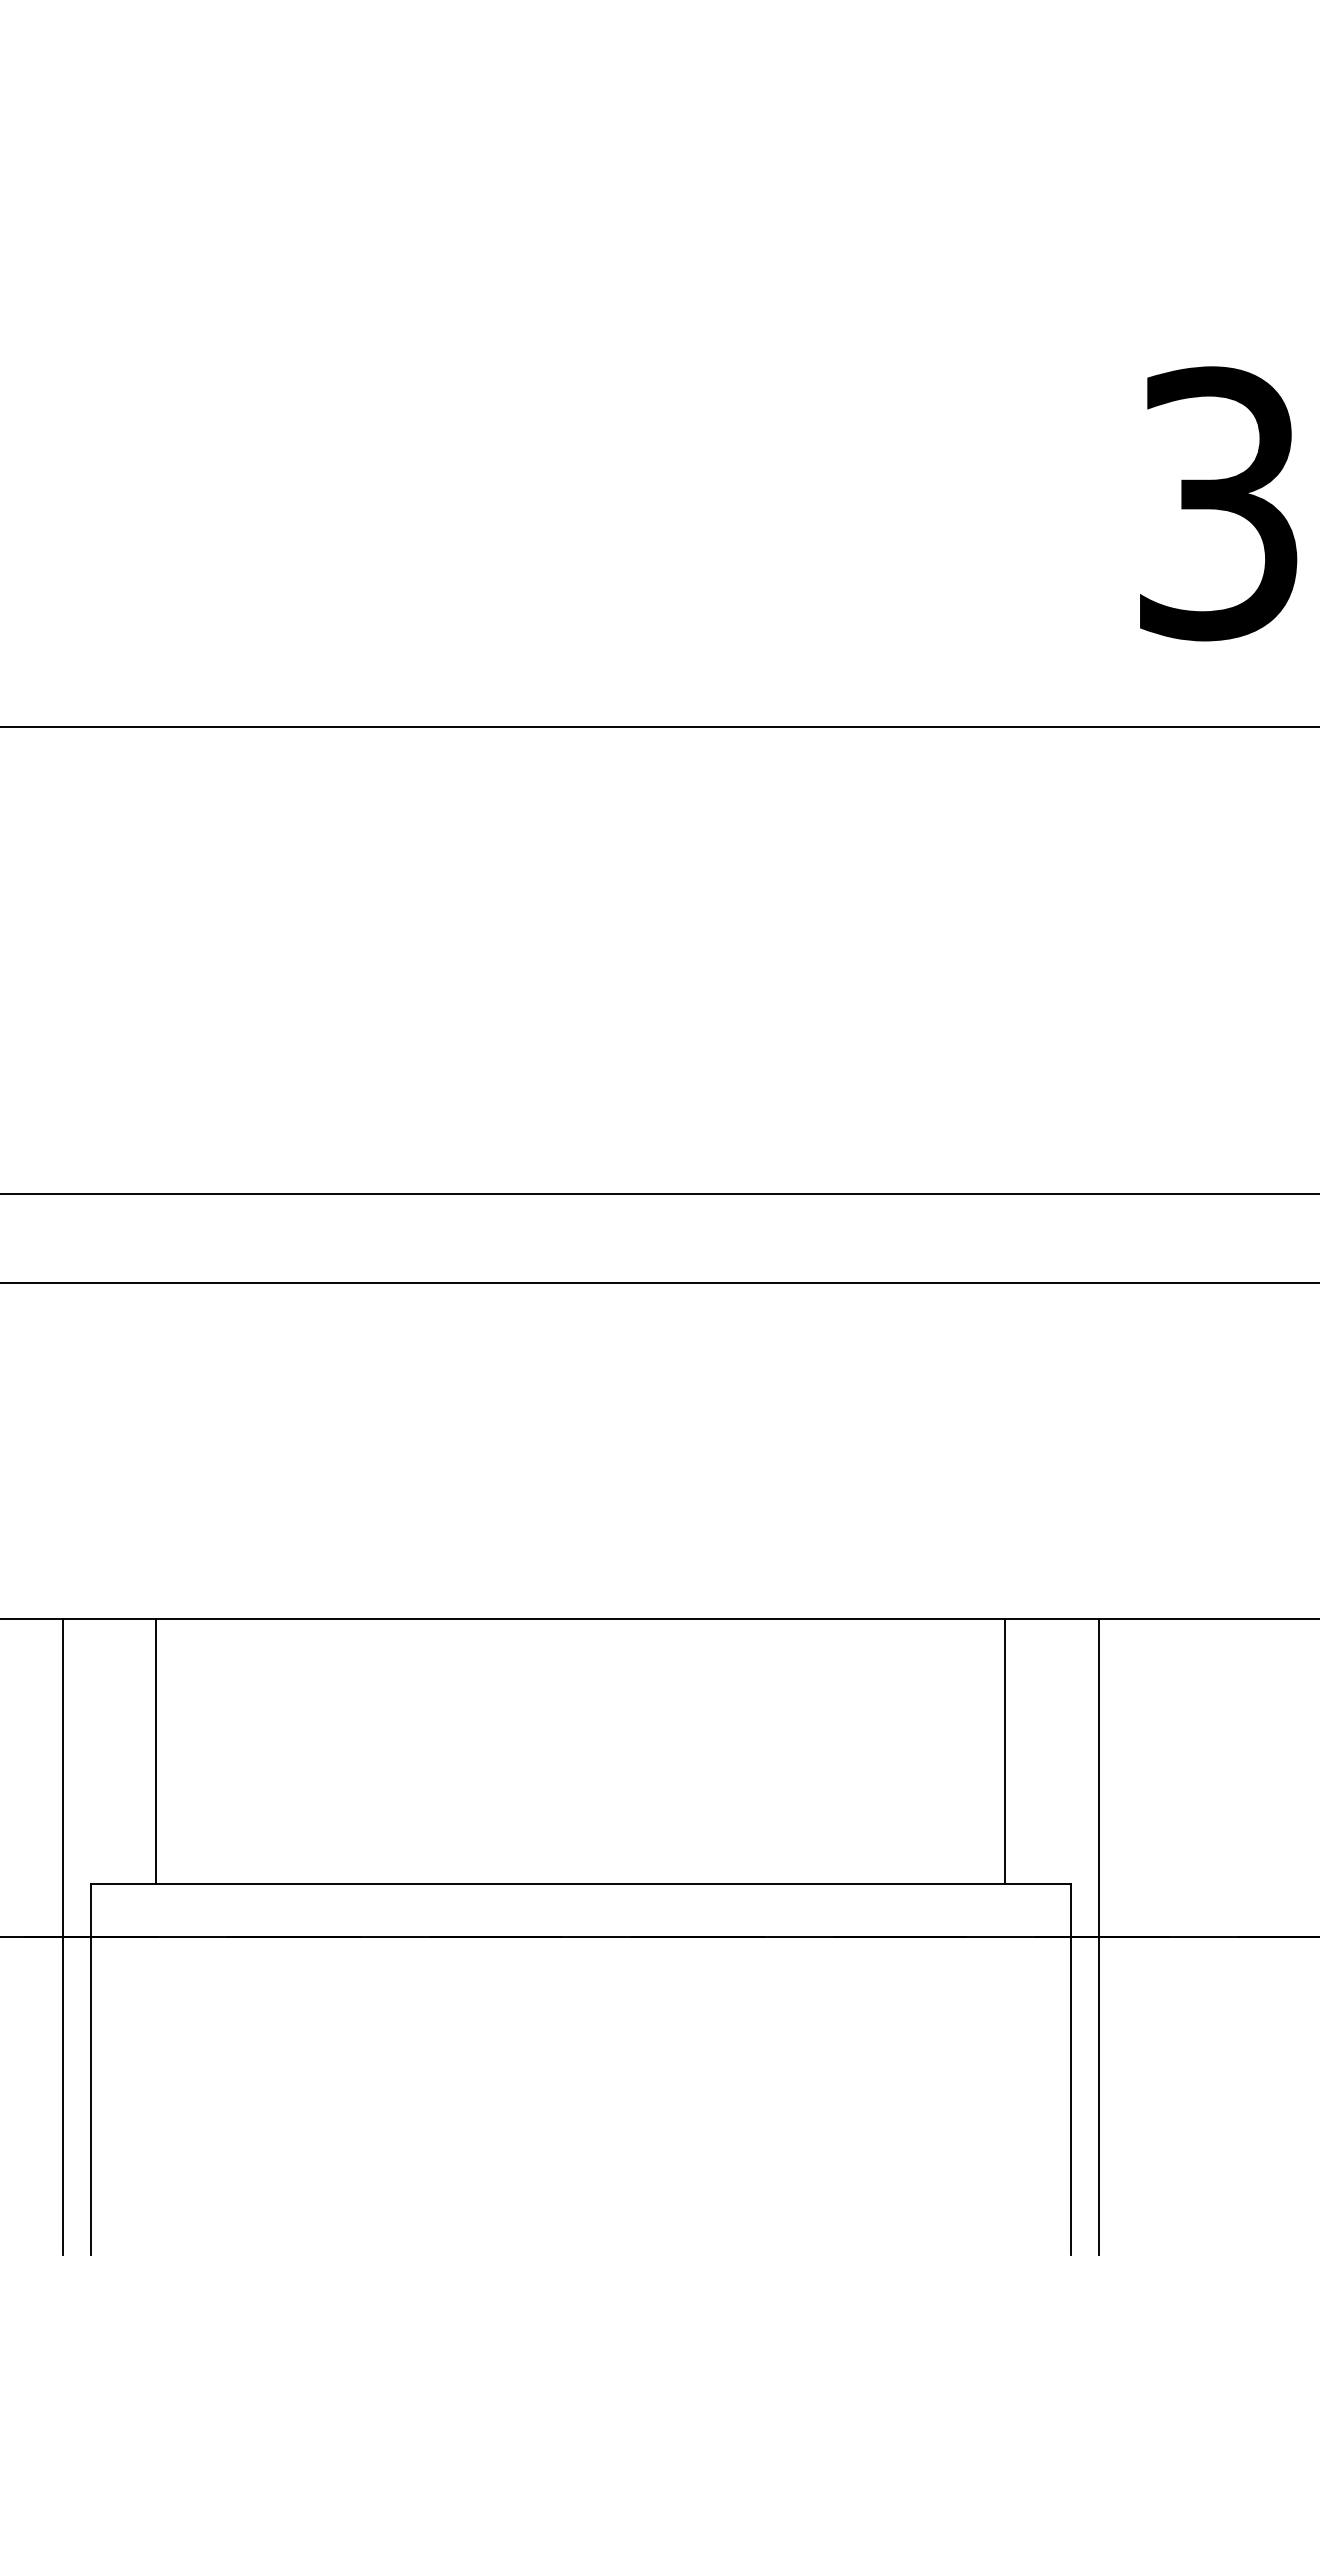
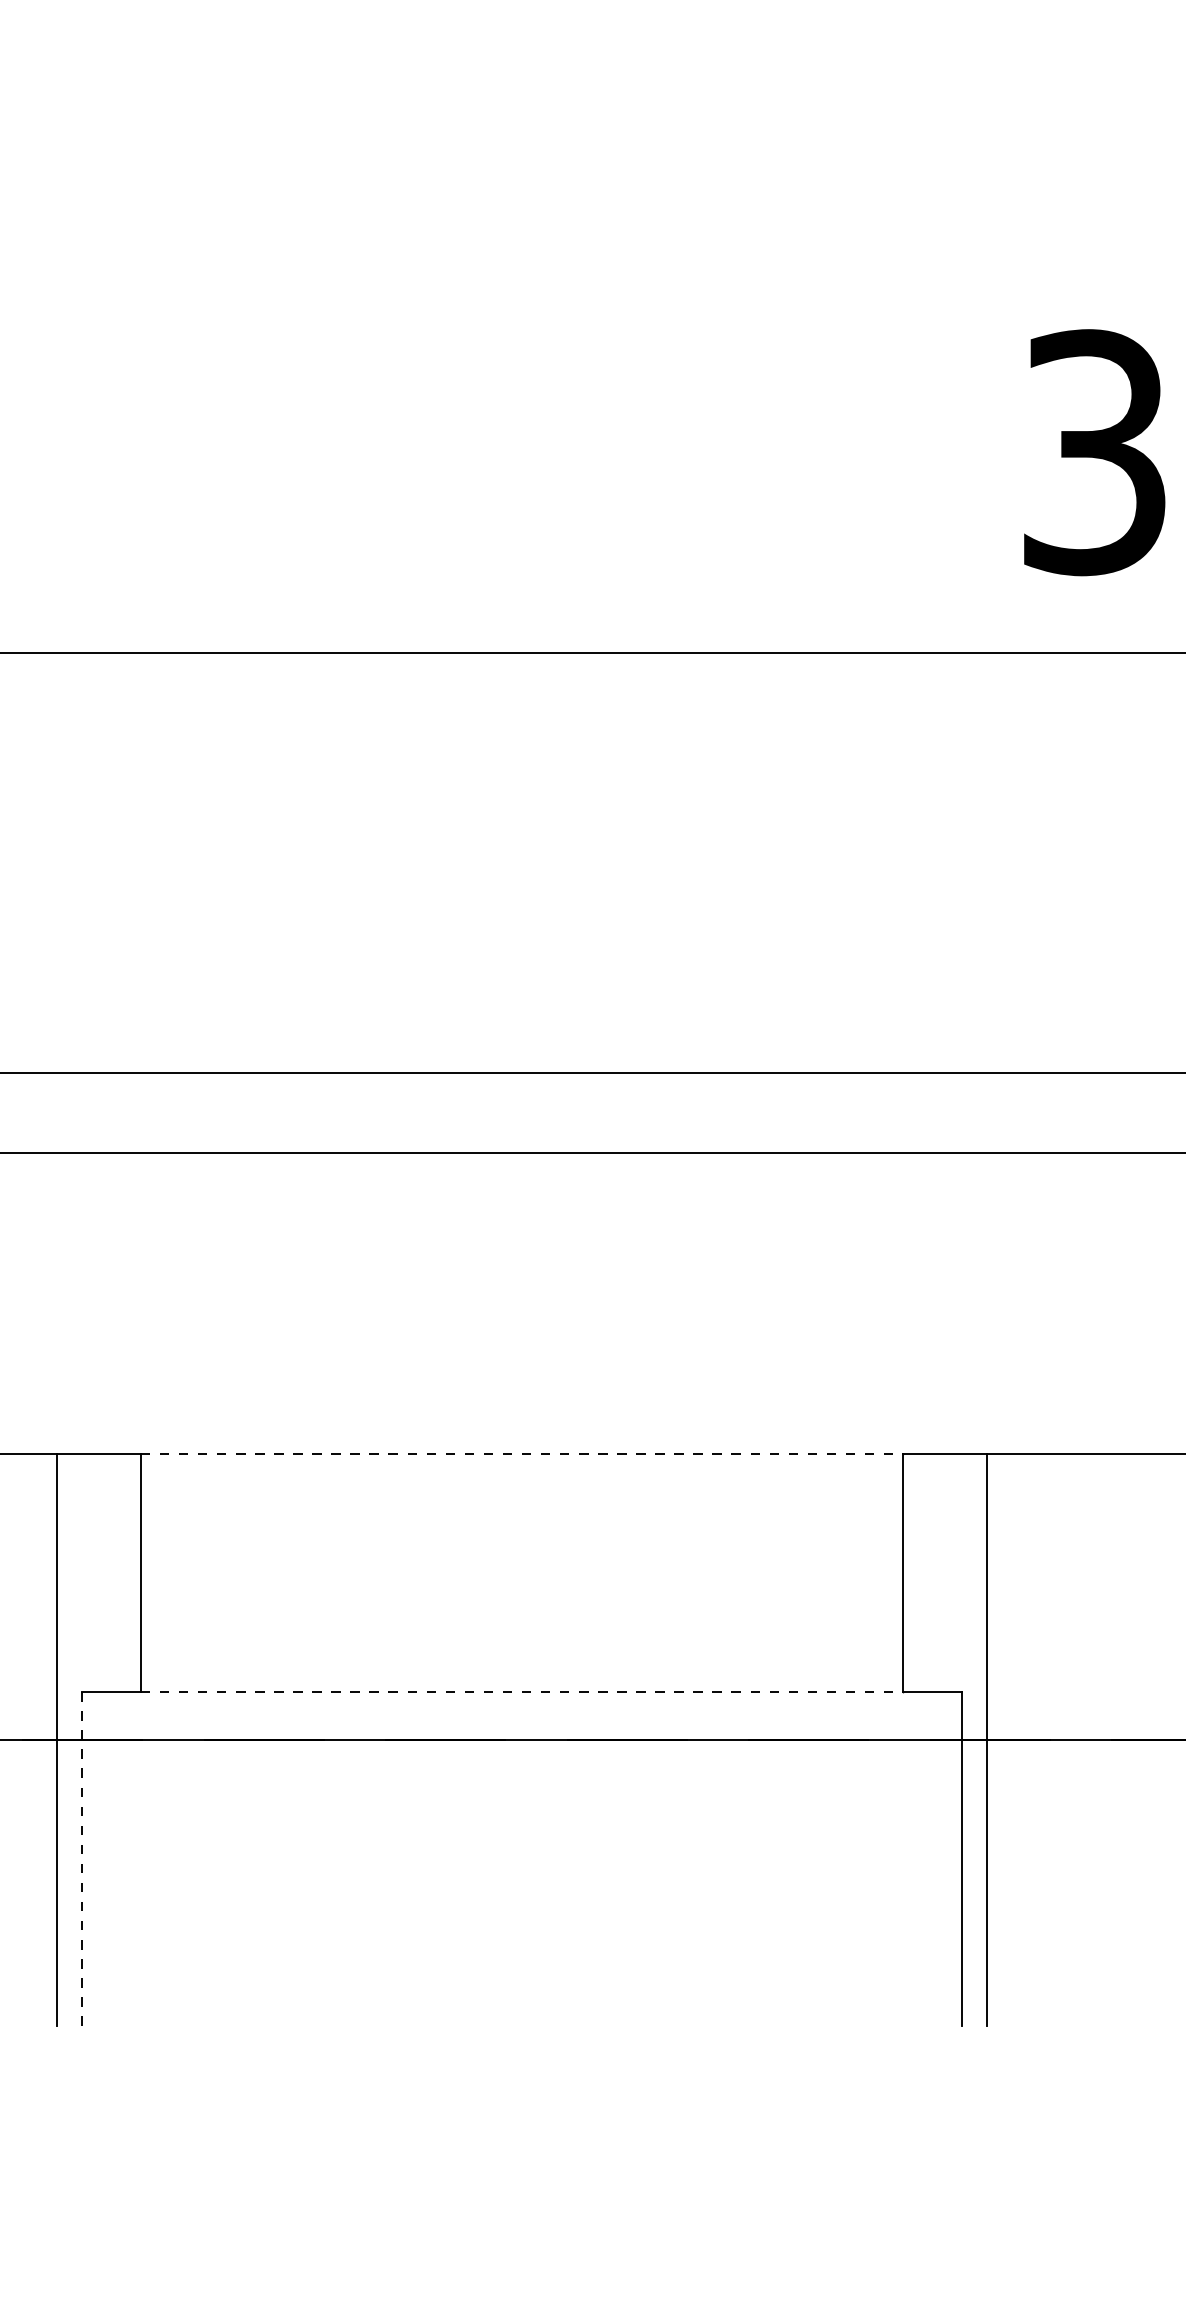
line: (581, 1618) -> (522, 1453), solid -> dashed
line: (581, 1883) -> (522, 1691), solid -> dashed
line: (91, 2069) -> (82, 1858), solid -> dashed

